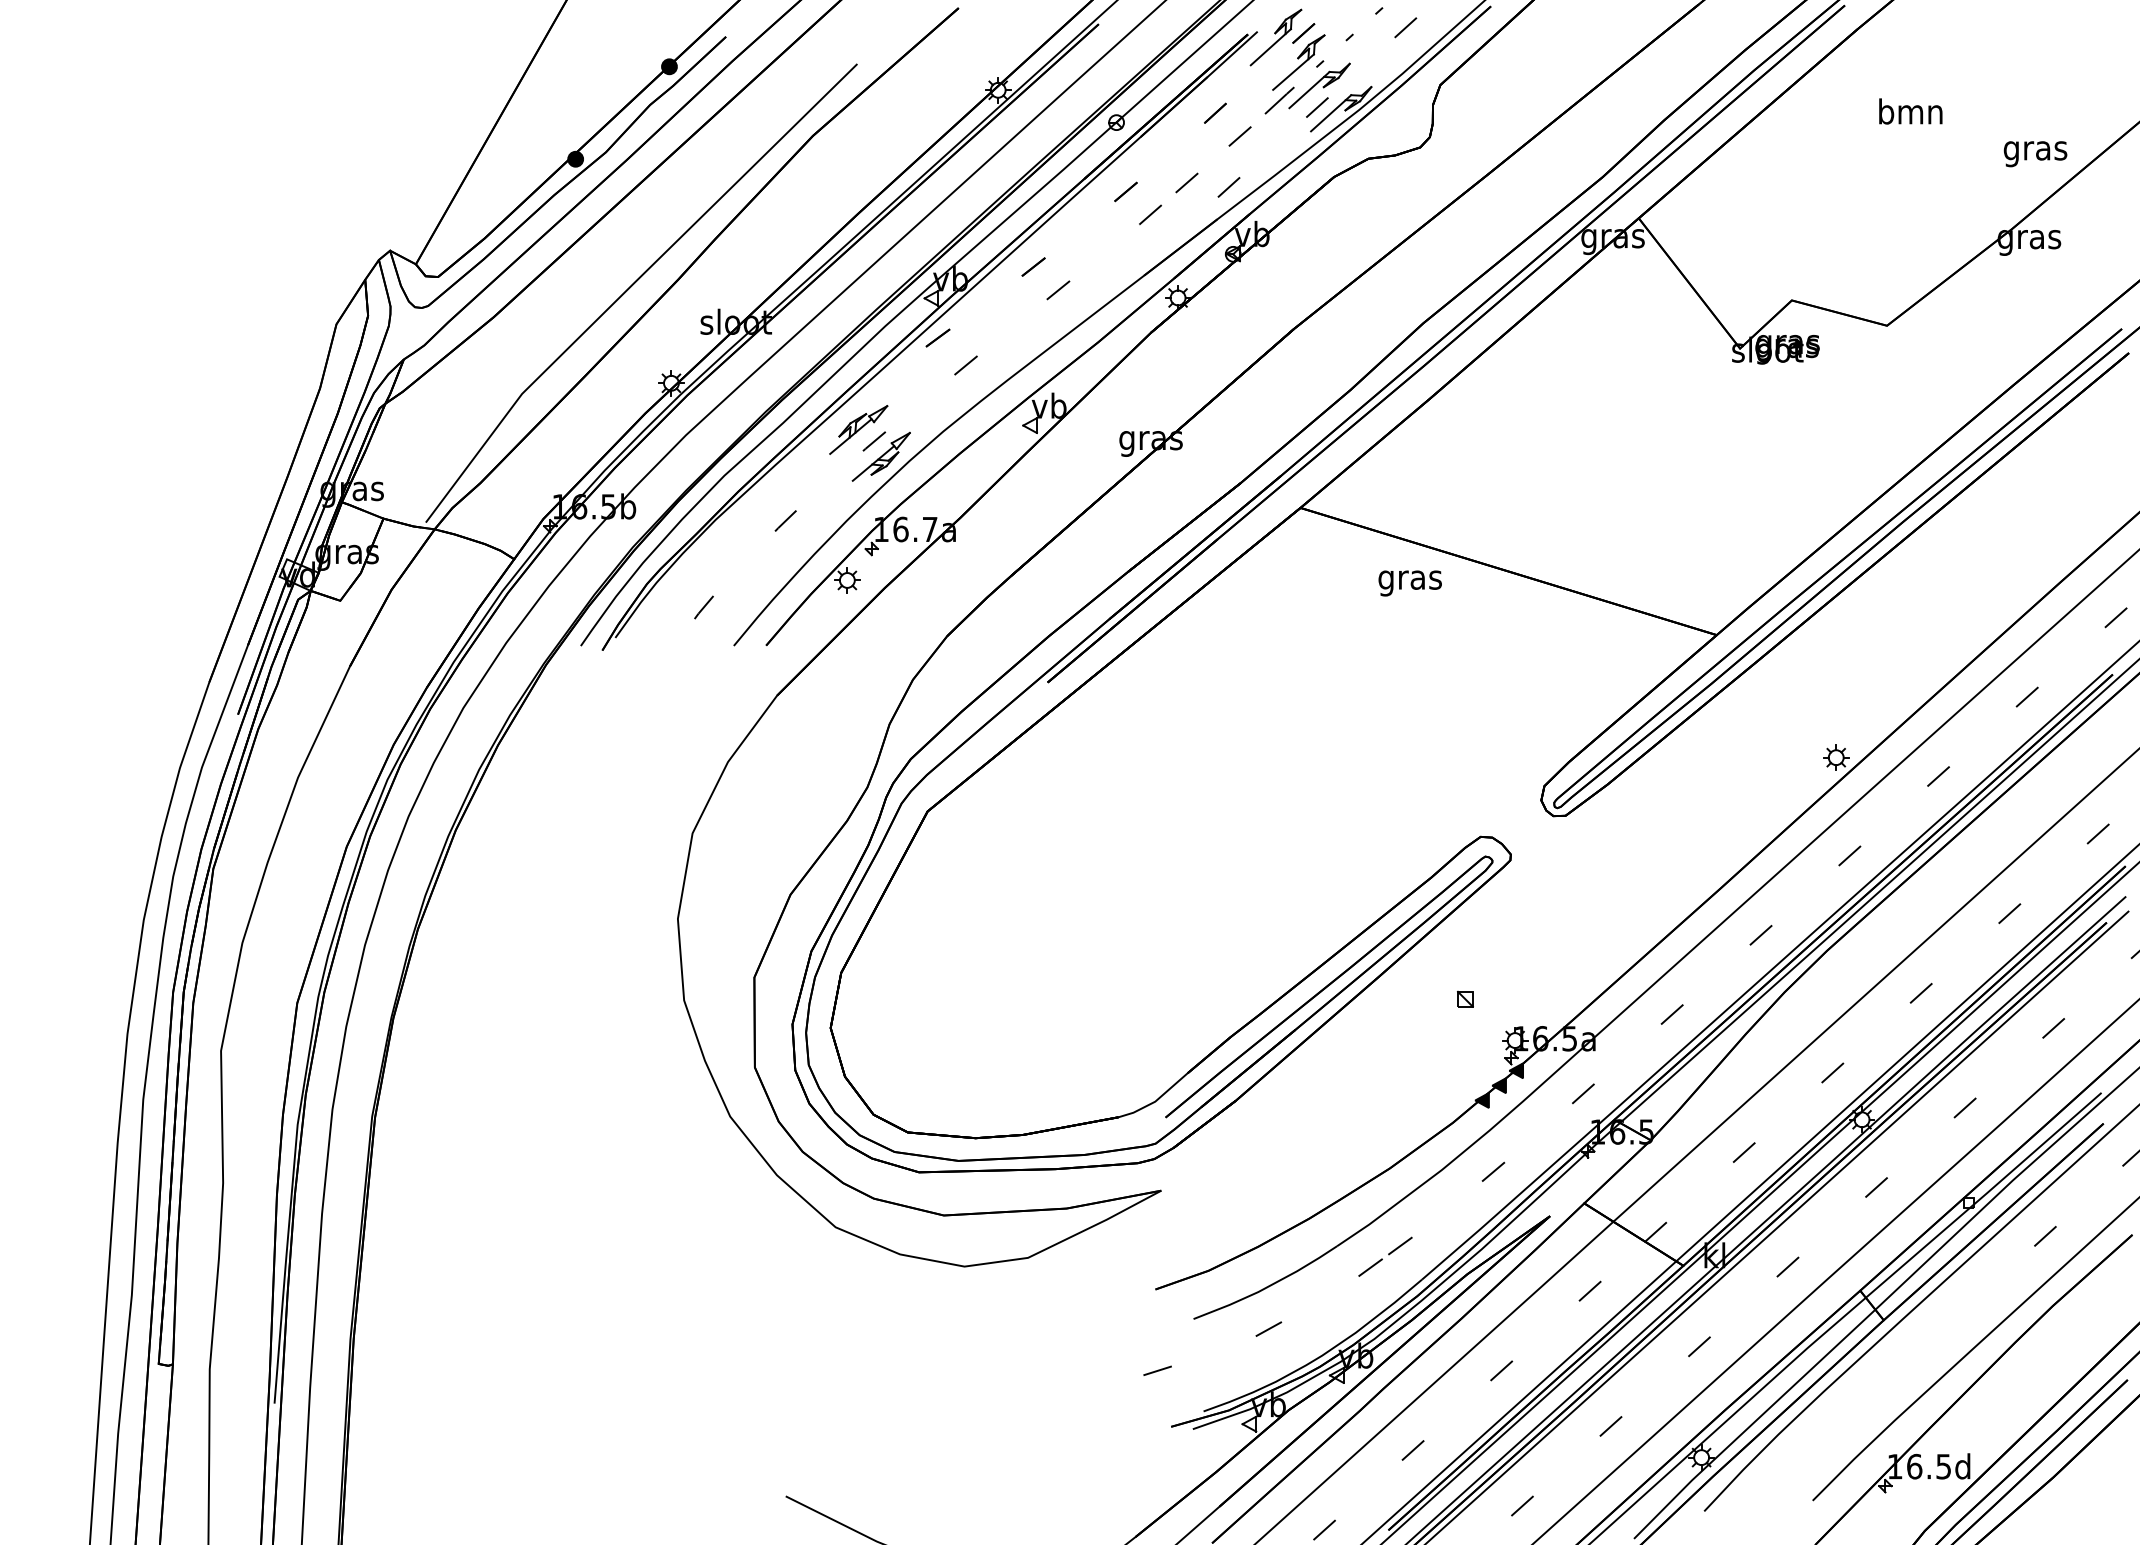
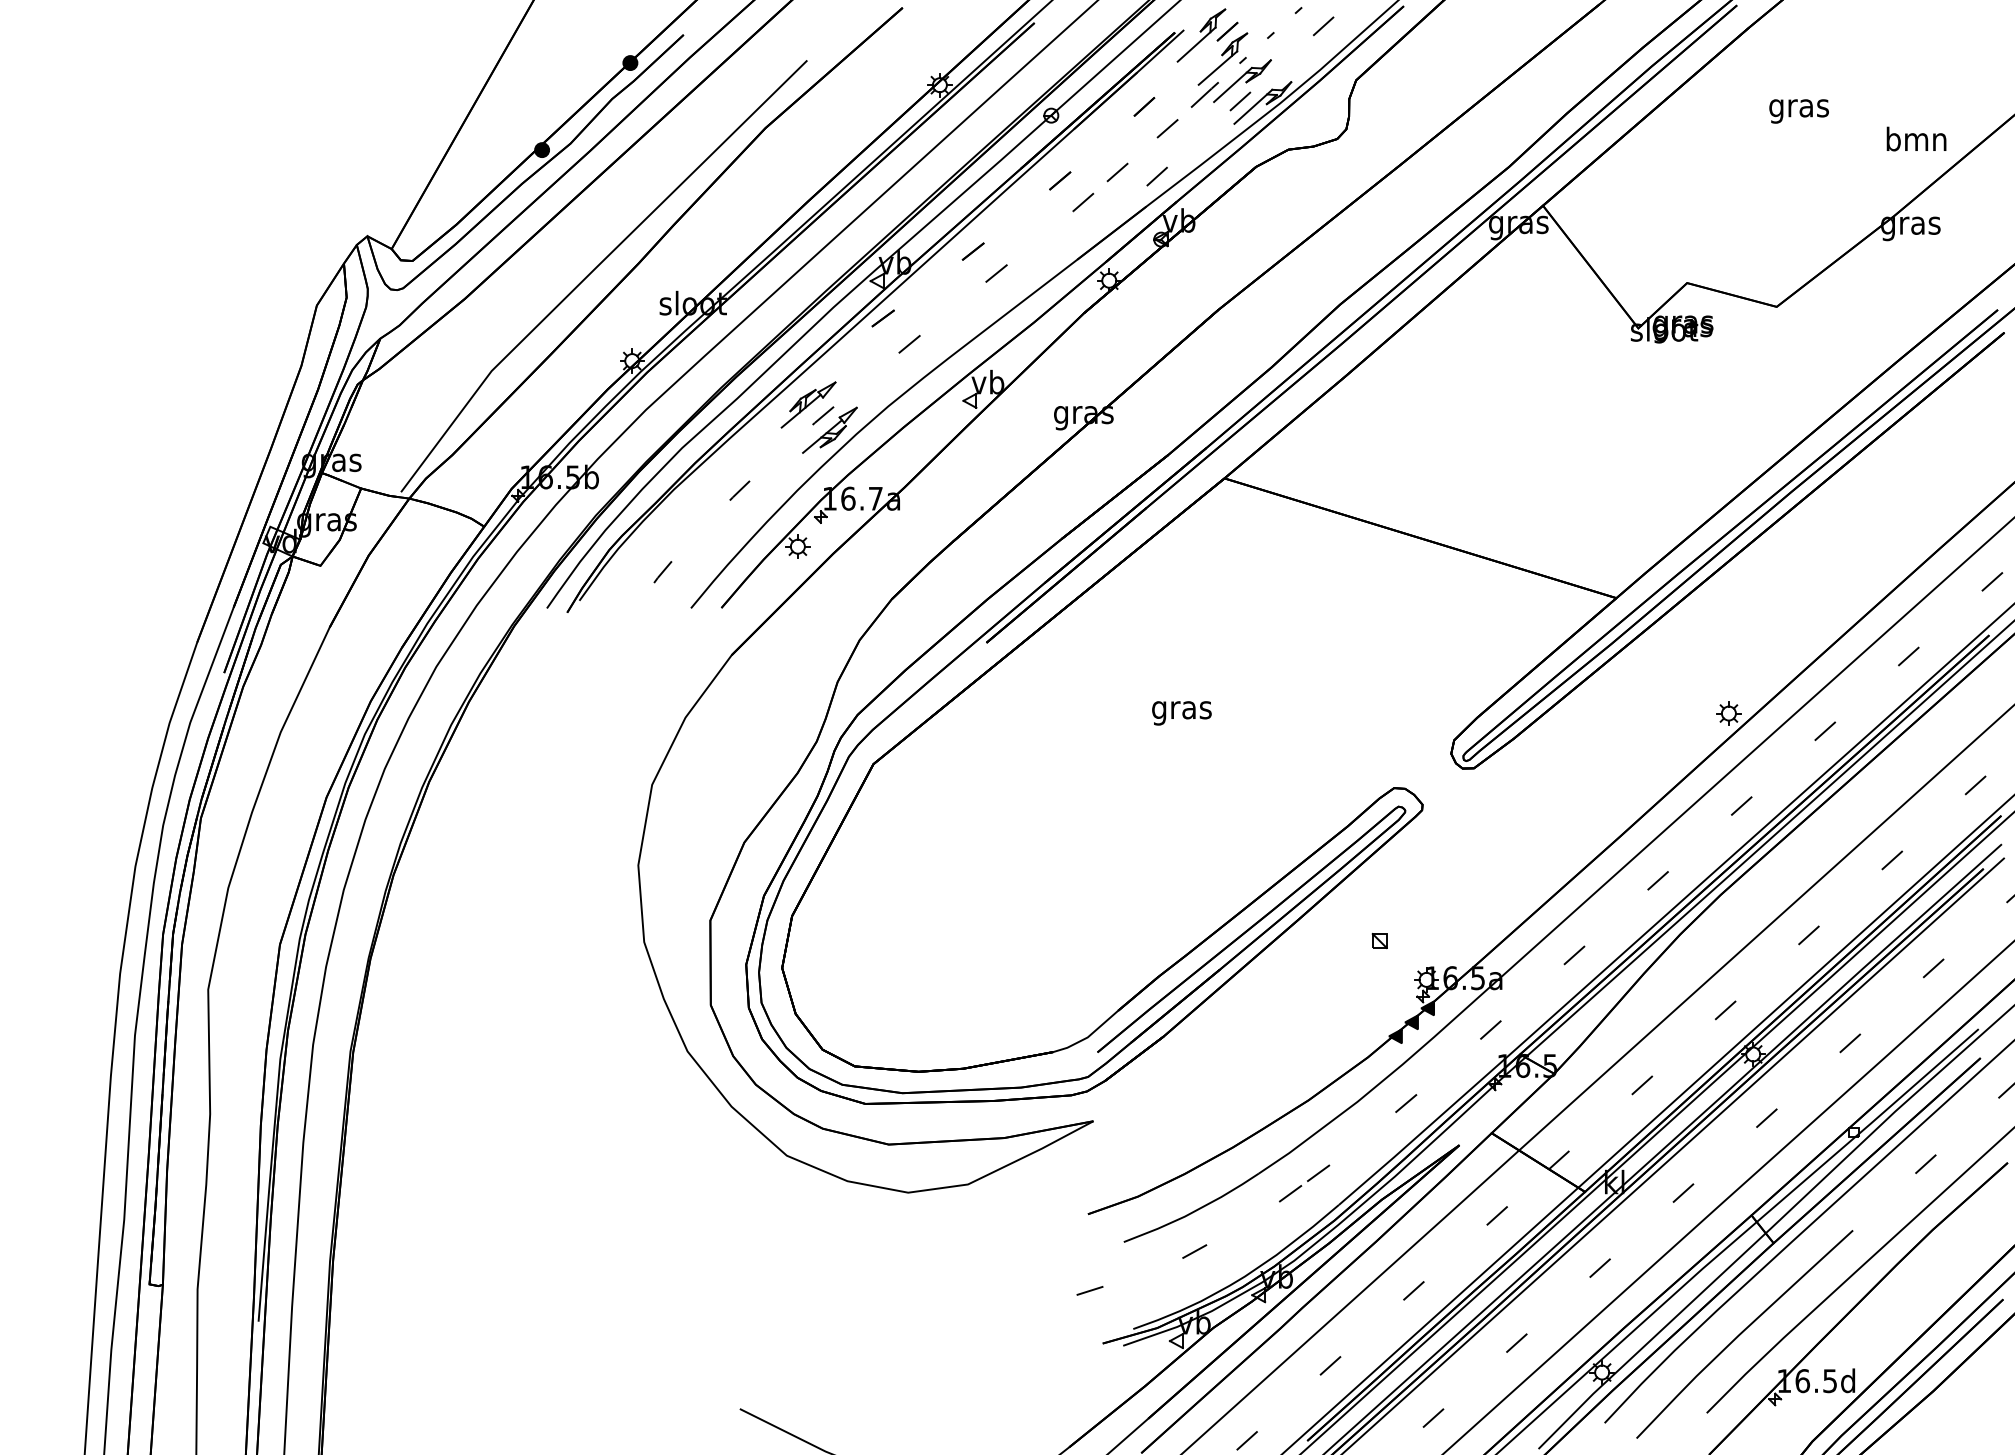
text: (1910, 114) -> (1798, 107), bmn -> gras
text: (2035, 150) -> (1916, 141), gras -> bmn
text: (1409, 583) -> (1181, 713), moved
curve: (1852, 1414) -> (1744, 1331), added

